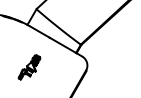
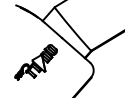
part: (29, 67) -> (36, 63), size x1.67

